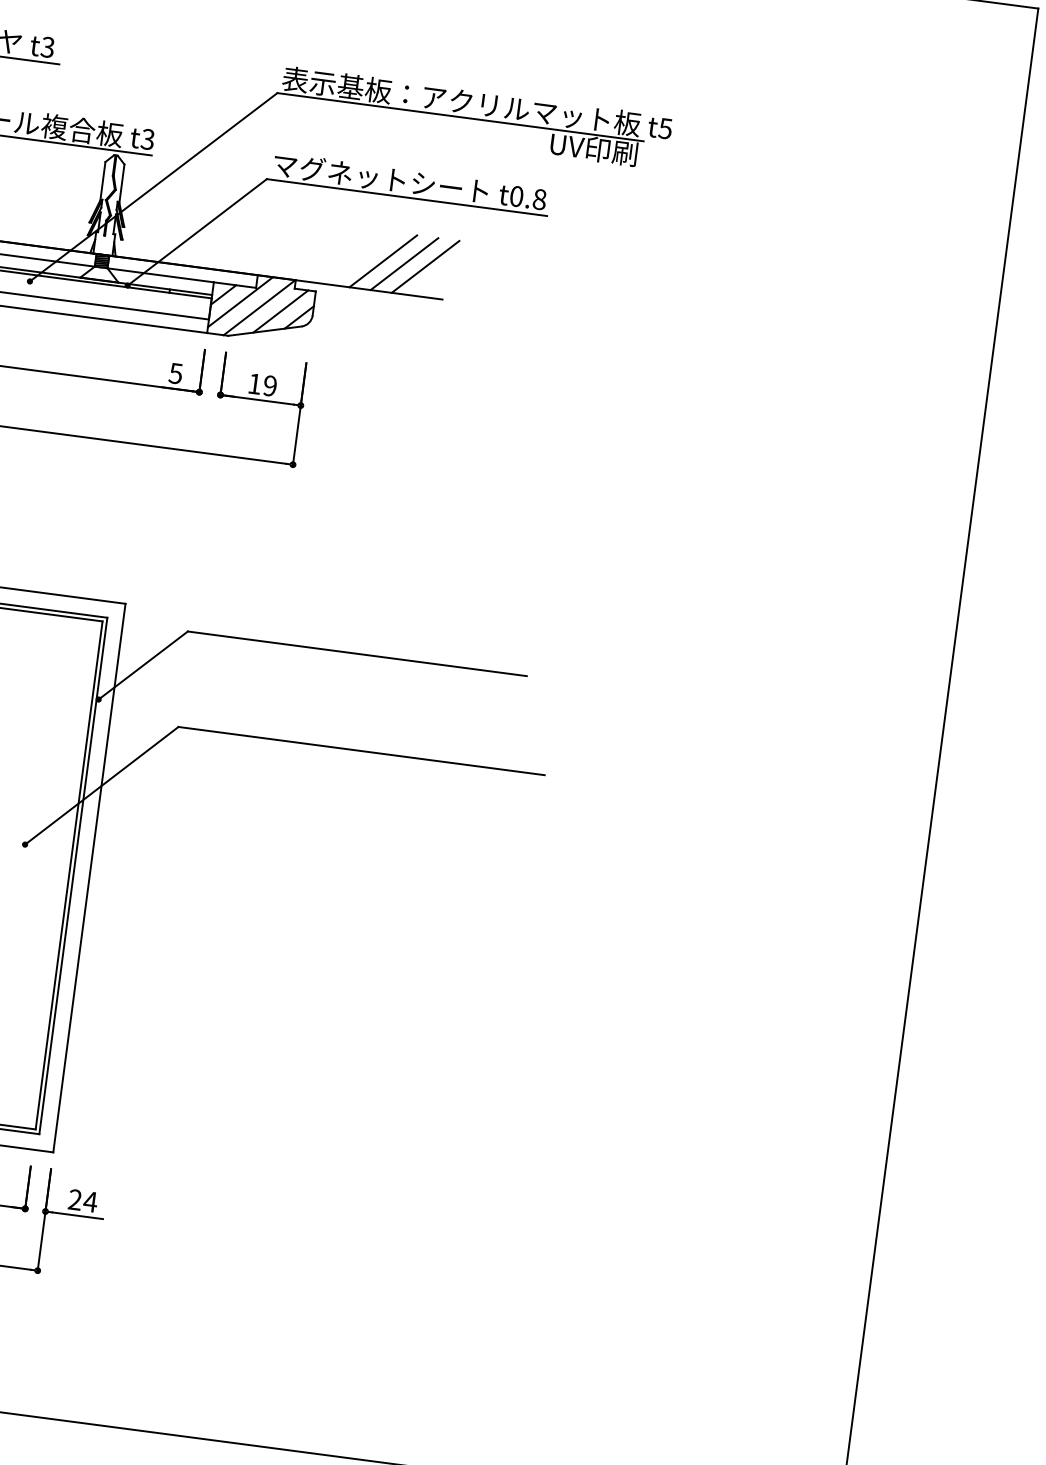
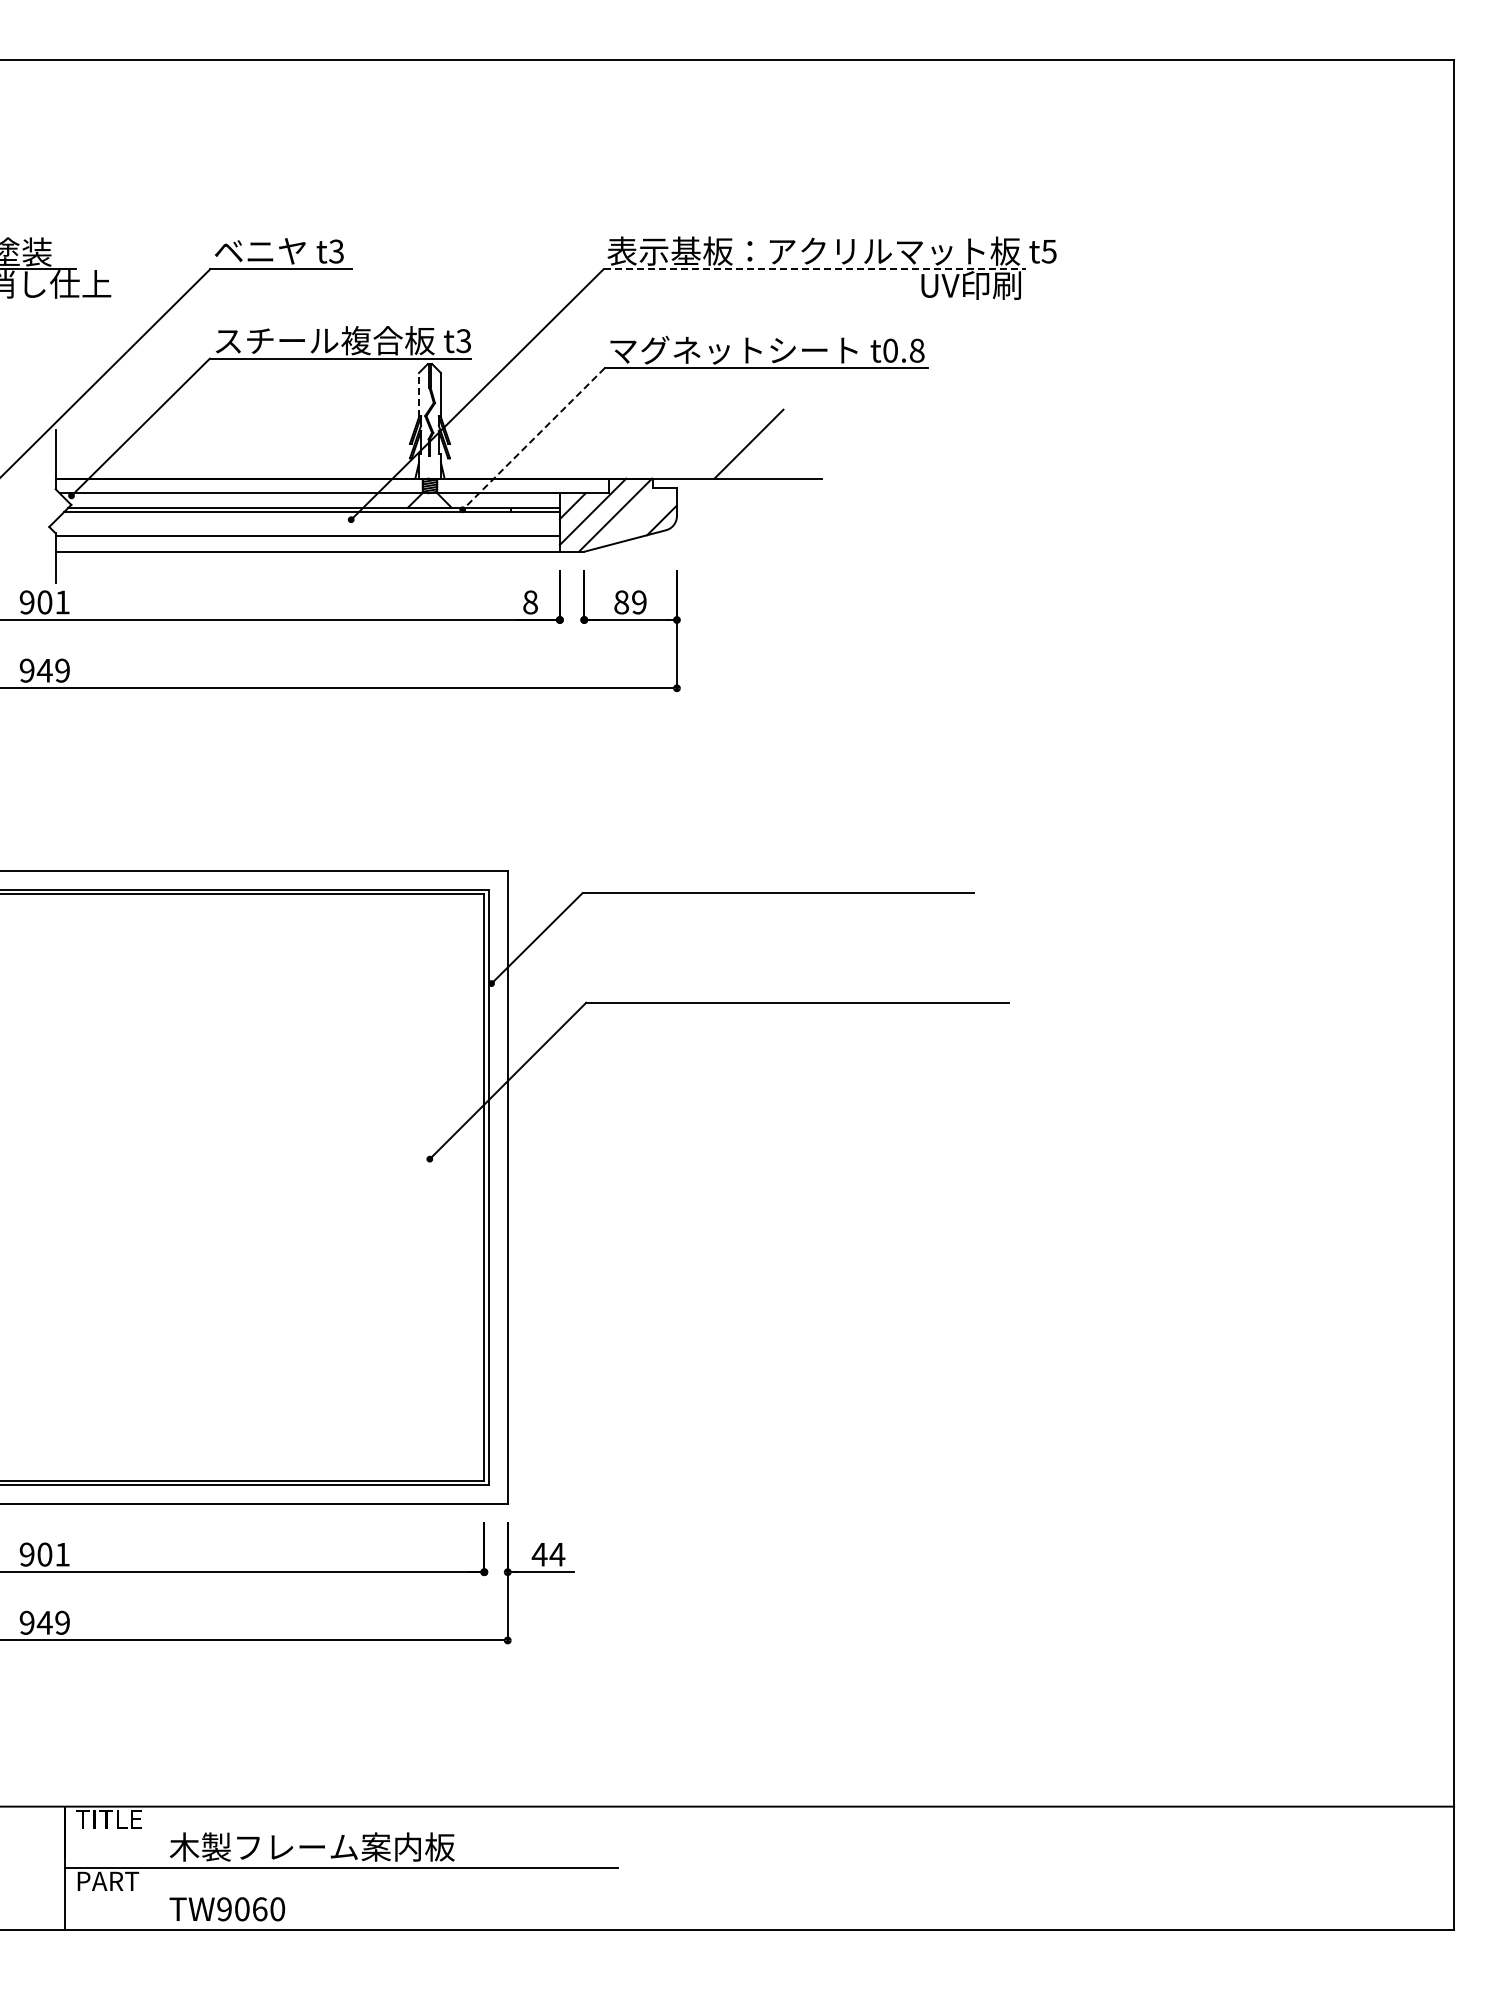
line: (460, 117) -> (815, 269), solid -> dashed
line: (103, 180) -> (419, 394), solid -> dashed
line: (197, 232) -> (533, 439), solid -> dashed
line: (403, 263) -> (772, 443), removed
line: (425, 266) -> (797, 443), removed
line: (281, 311) -> (640, 516), removed
text: (175, 373) -> (529, 602), 5 -> 8
text: (254, 384) -> (621, 602), 19 -> 89
text: (75, 1199) -> (539, 1554), 24 -> 44

